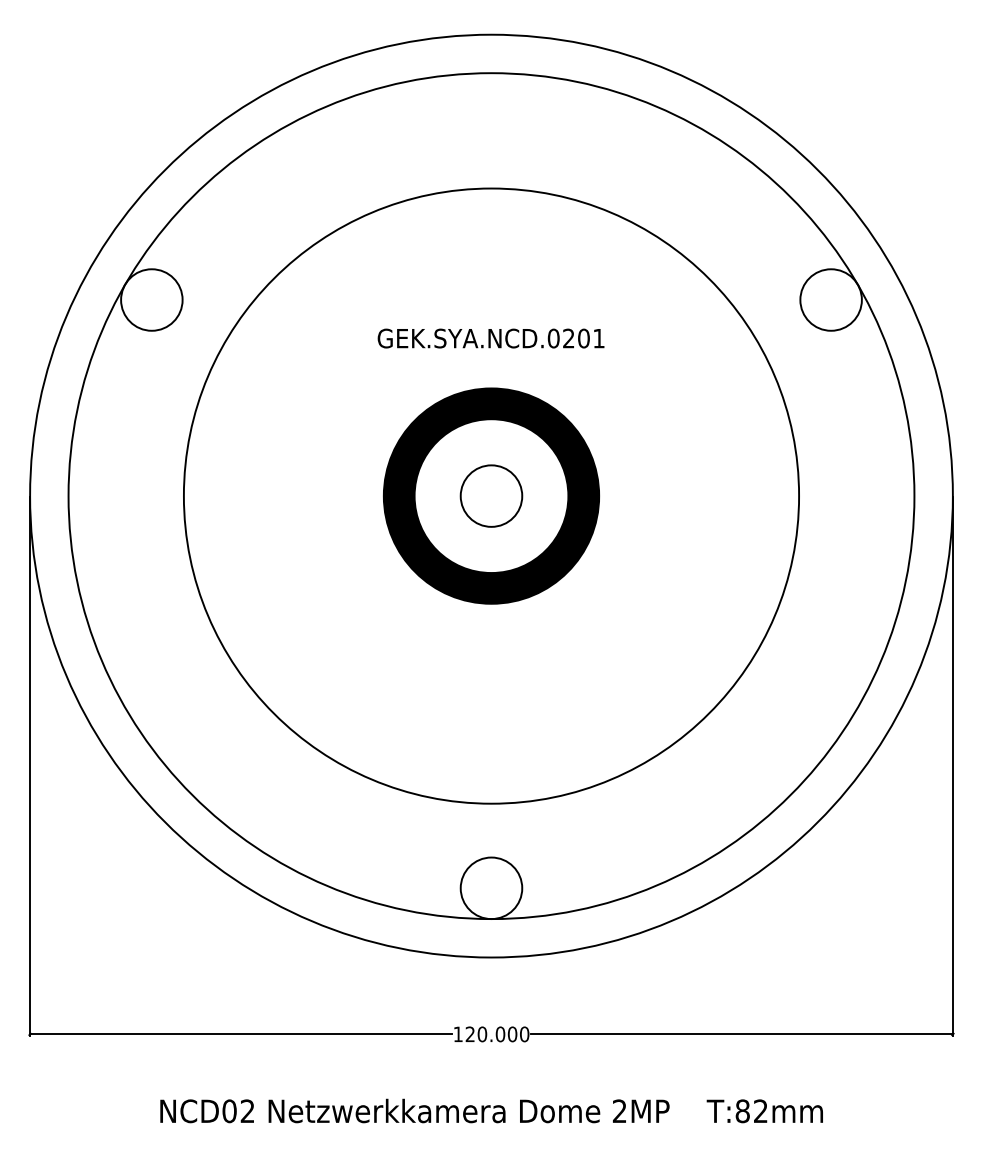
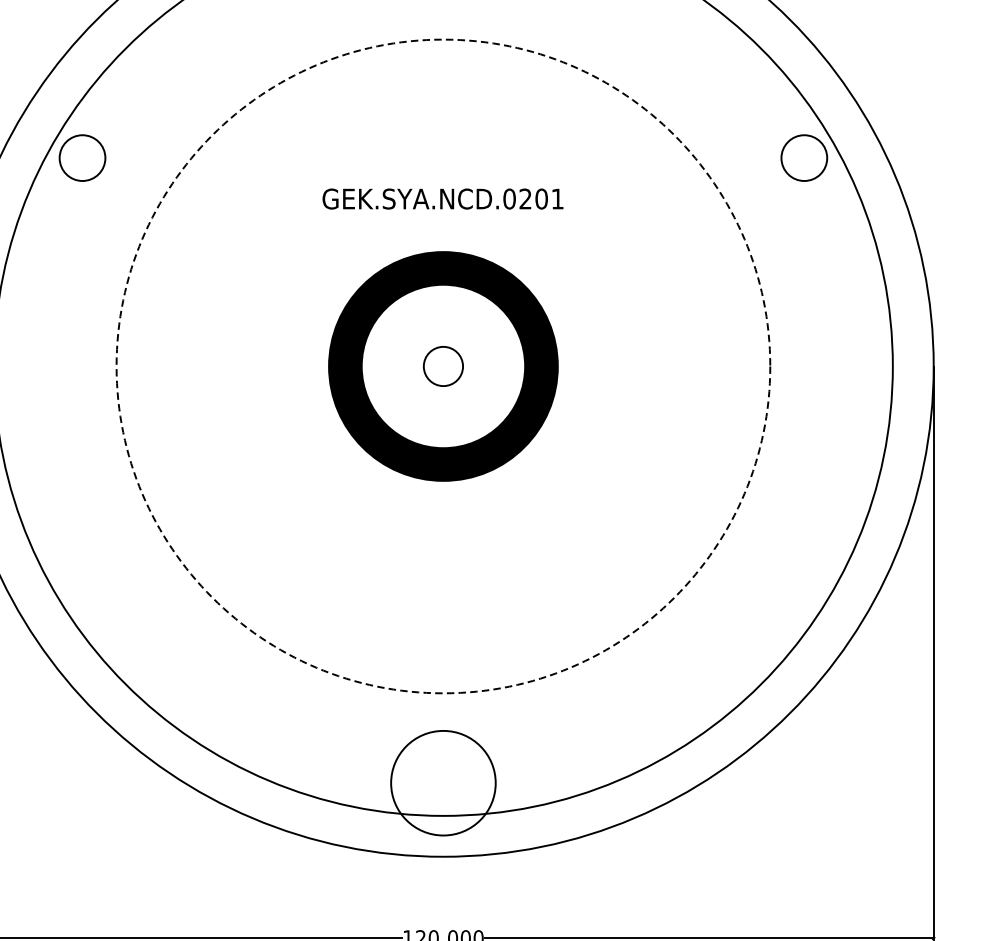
circle: (151, 299) -> (82, 157), size x0.7
circle: (830, 299) -> (803, 157), size x0.7
circle: (491, 495) -> (443, 365), size x0.6
circle: (491, 495) -> (443, 365), solid -> dashed
circle: (491, 888) -> (443, 783), size x1.6

